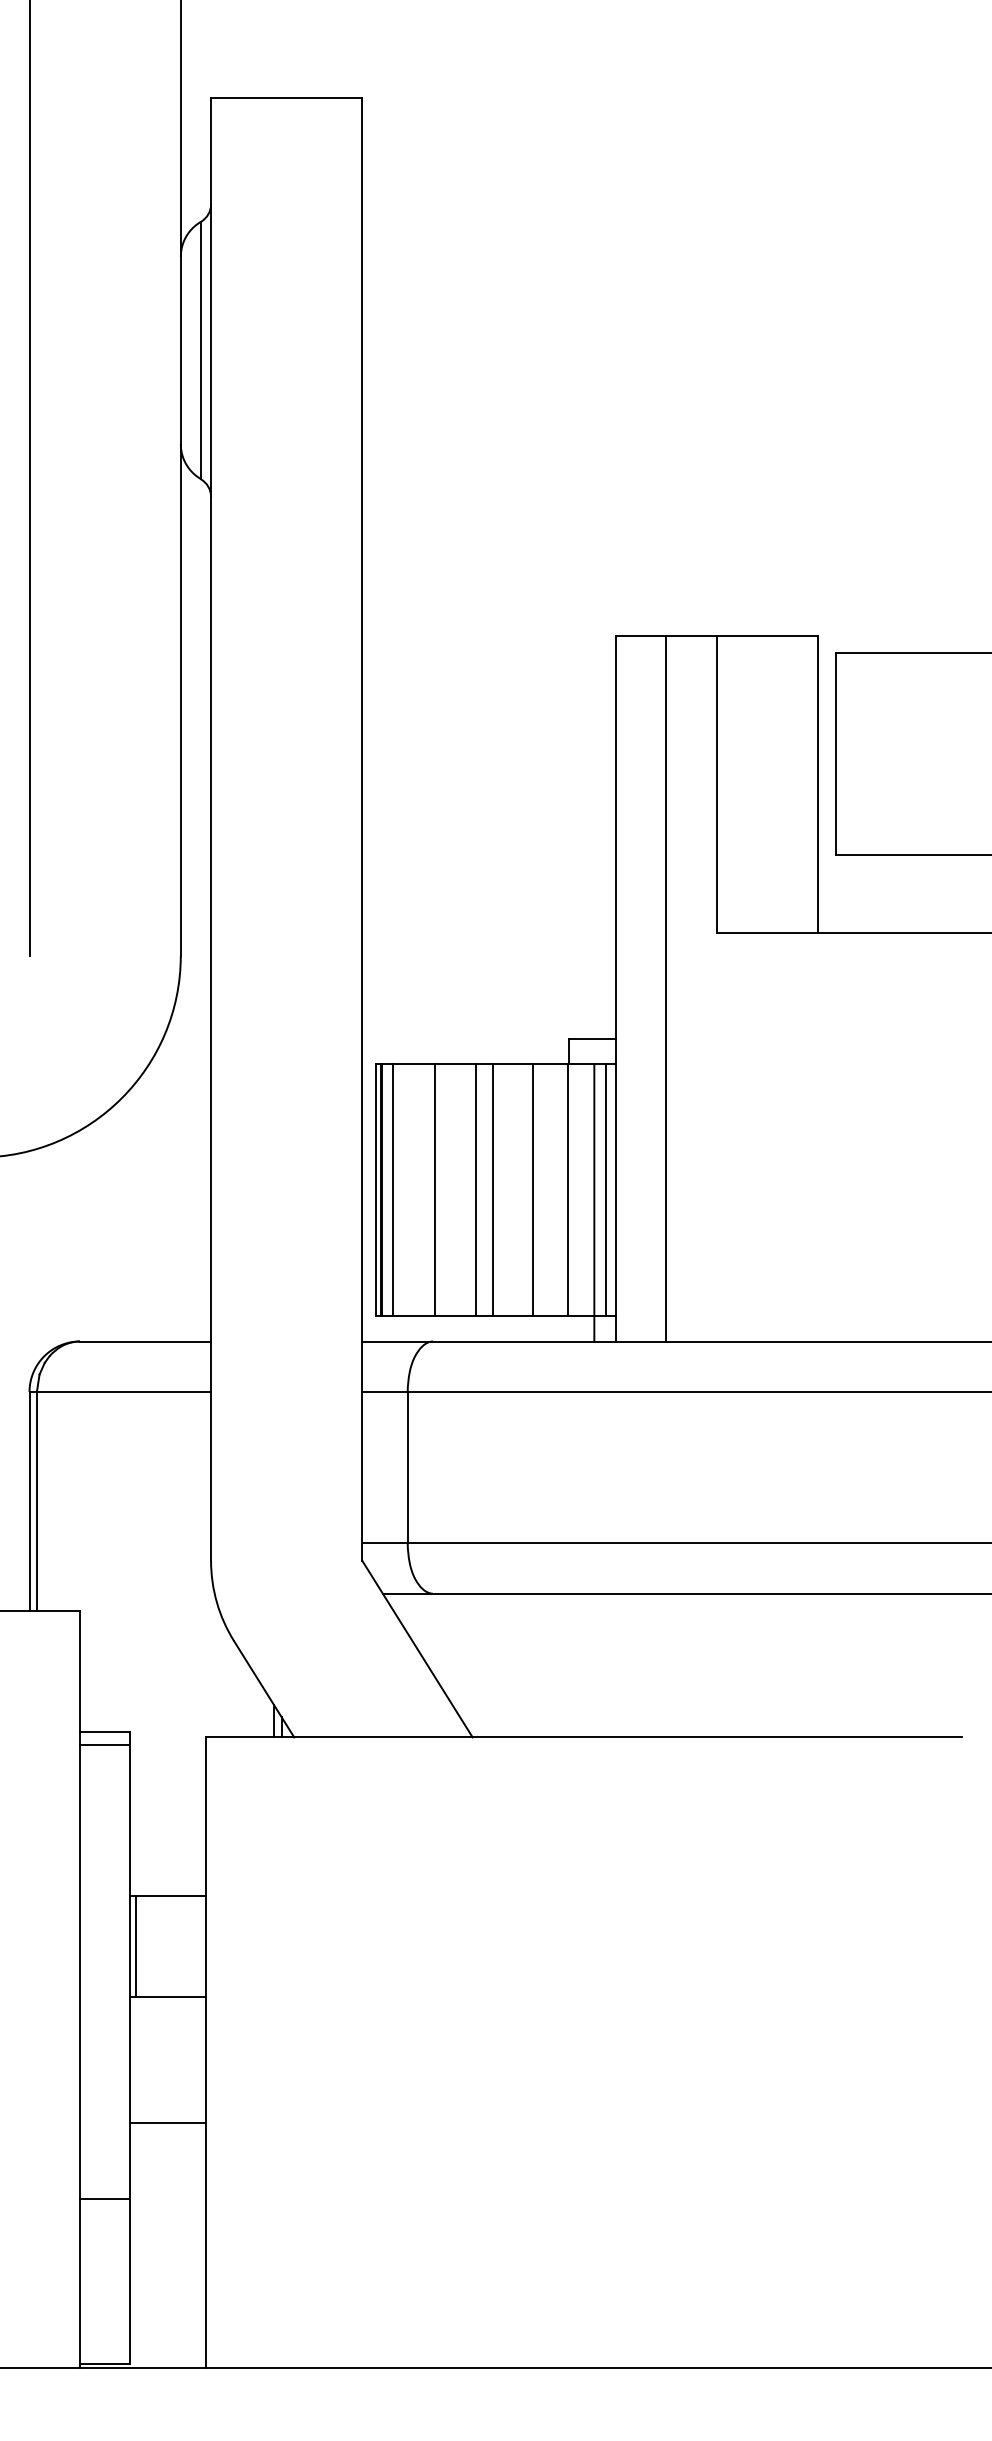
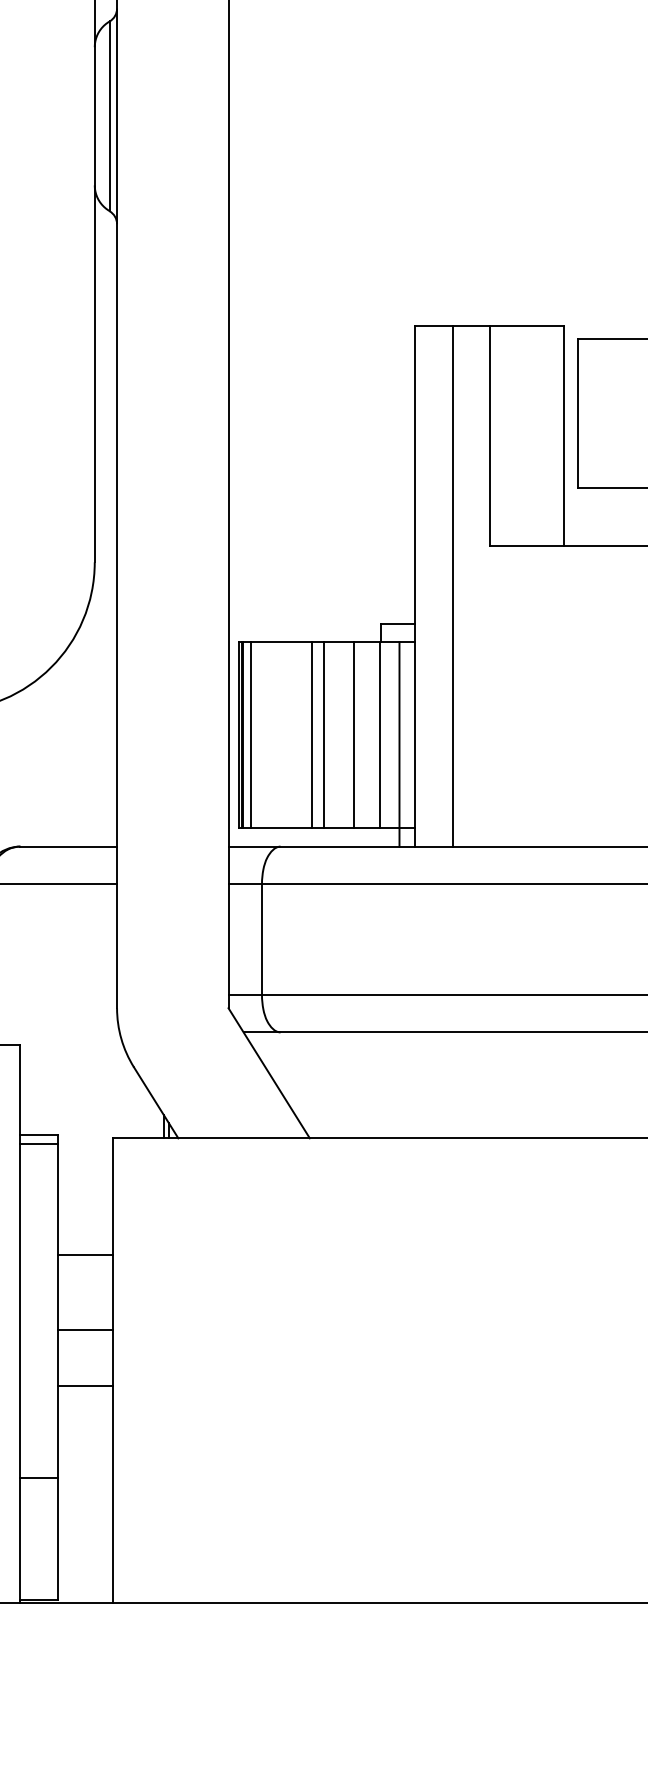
line: (434, 1190) -> (281, 735), removed
line: (606, 1190) -> (408, 735), removed
line: (136, 1946) -> (62, 1292), removed
line: (168, 2123) -> (85, 1386), moved

